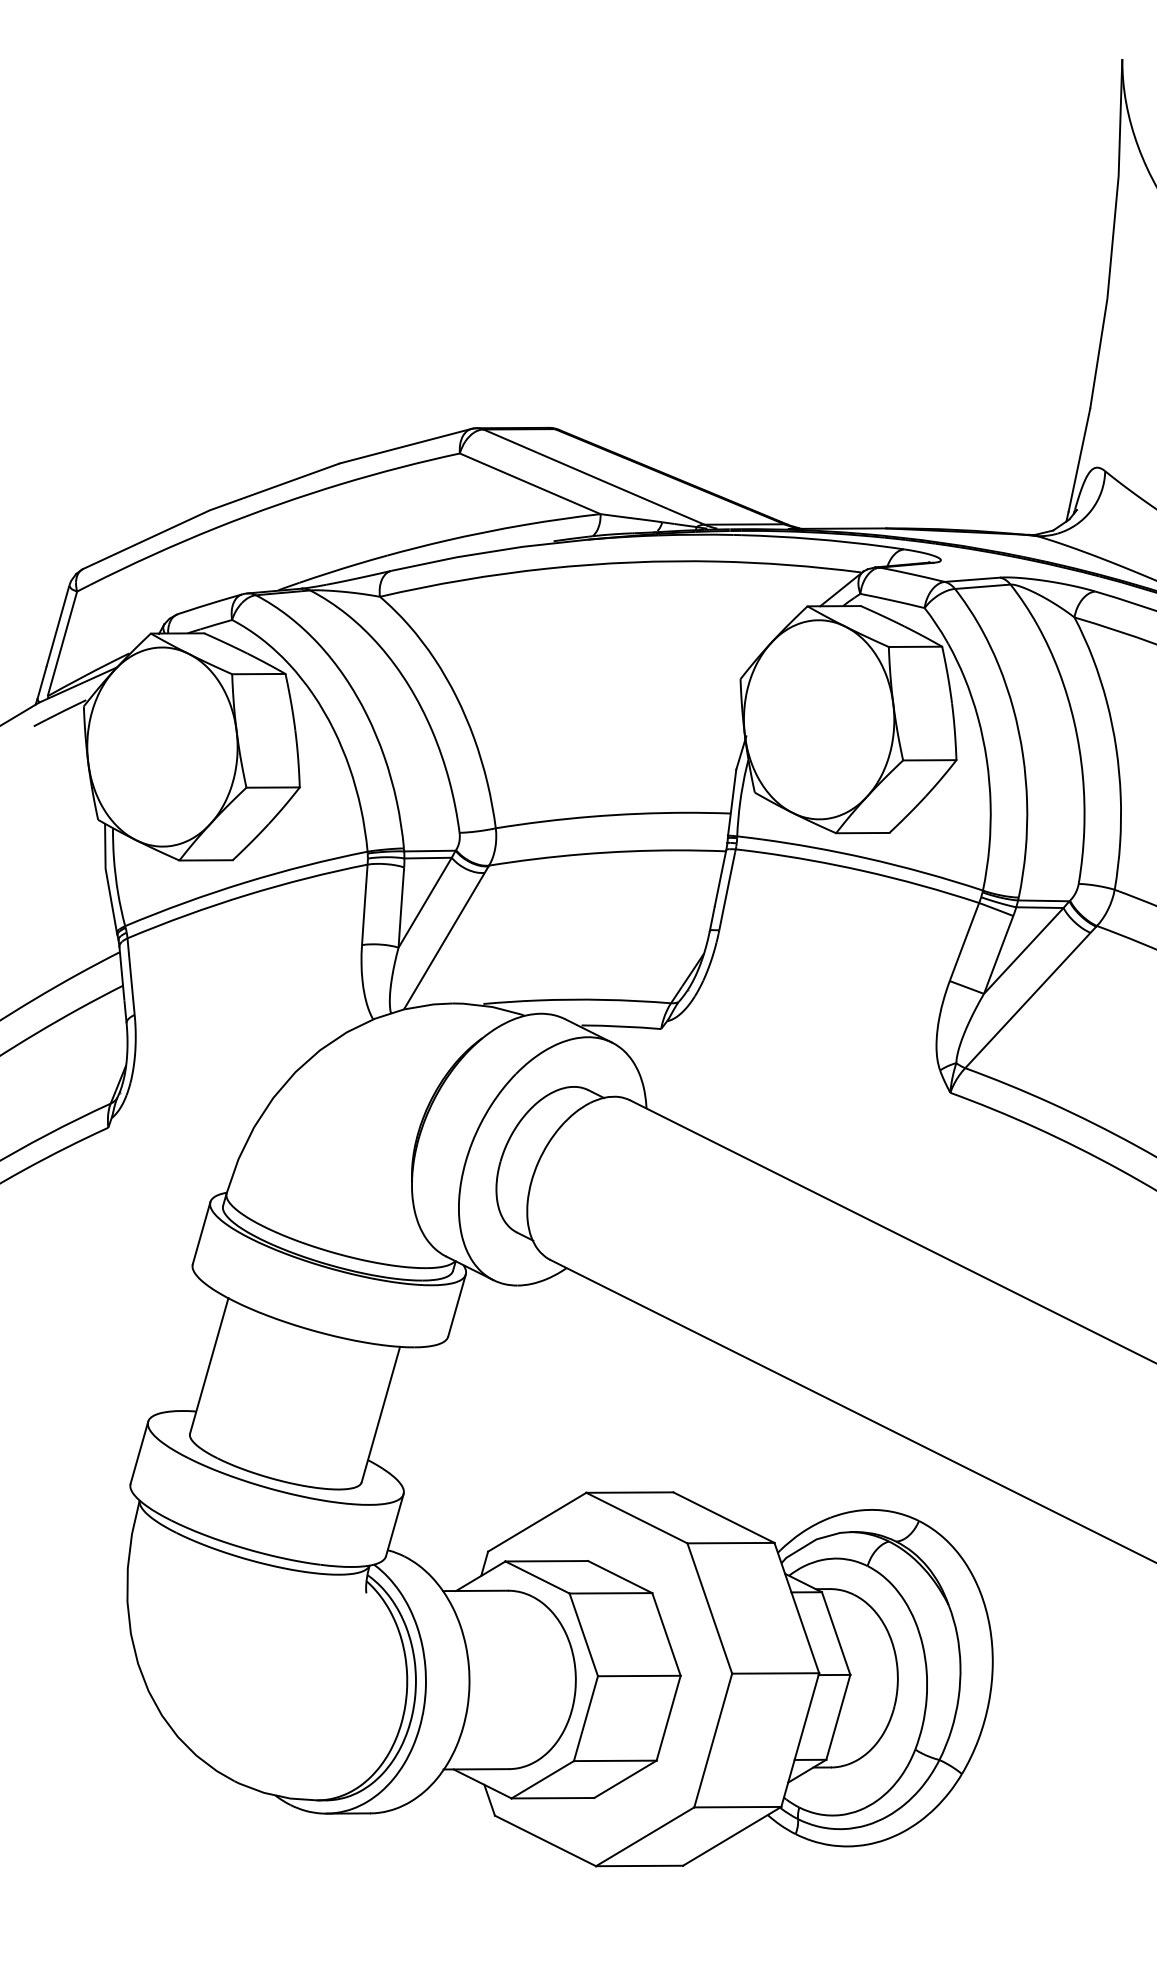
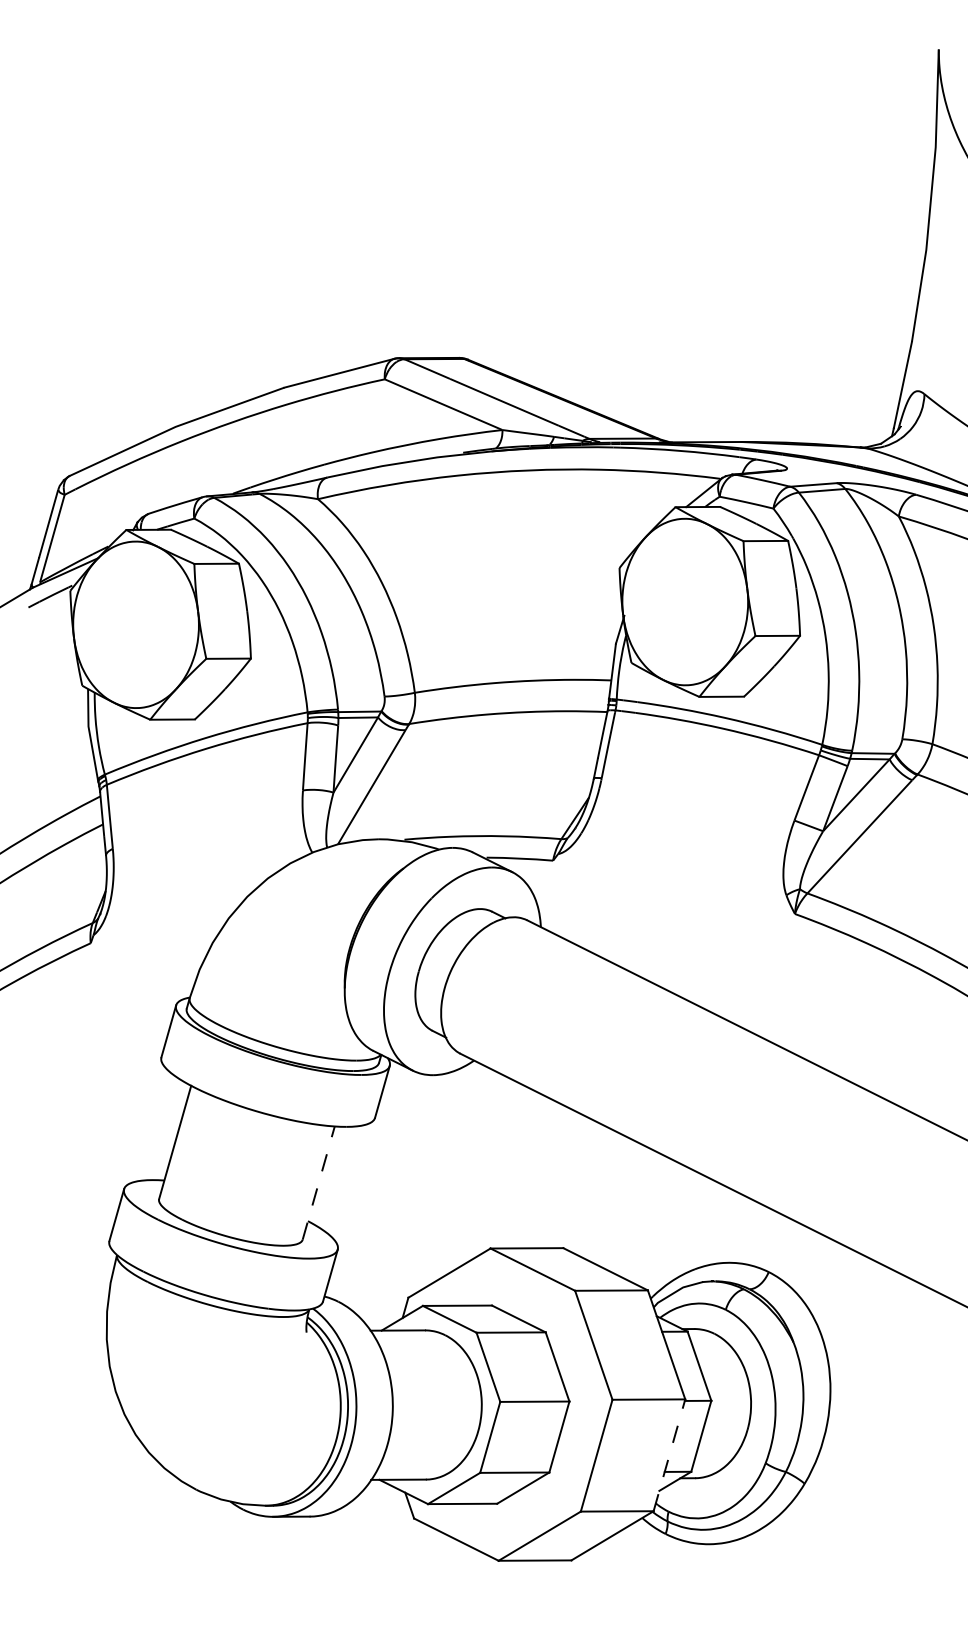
line: (381, 1414) -> (319, 1183), solid -> dashed
line: (800, 1739) -> (669, 1454), solid -> dashed

